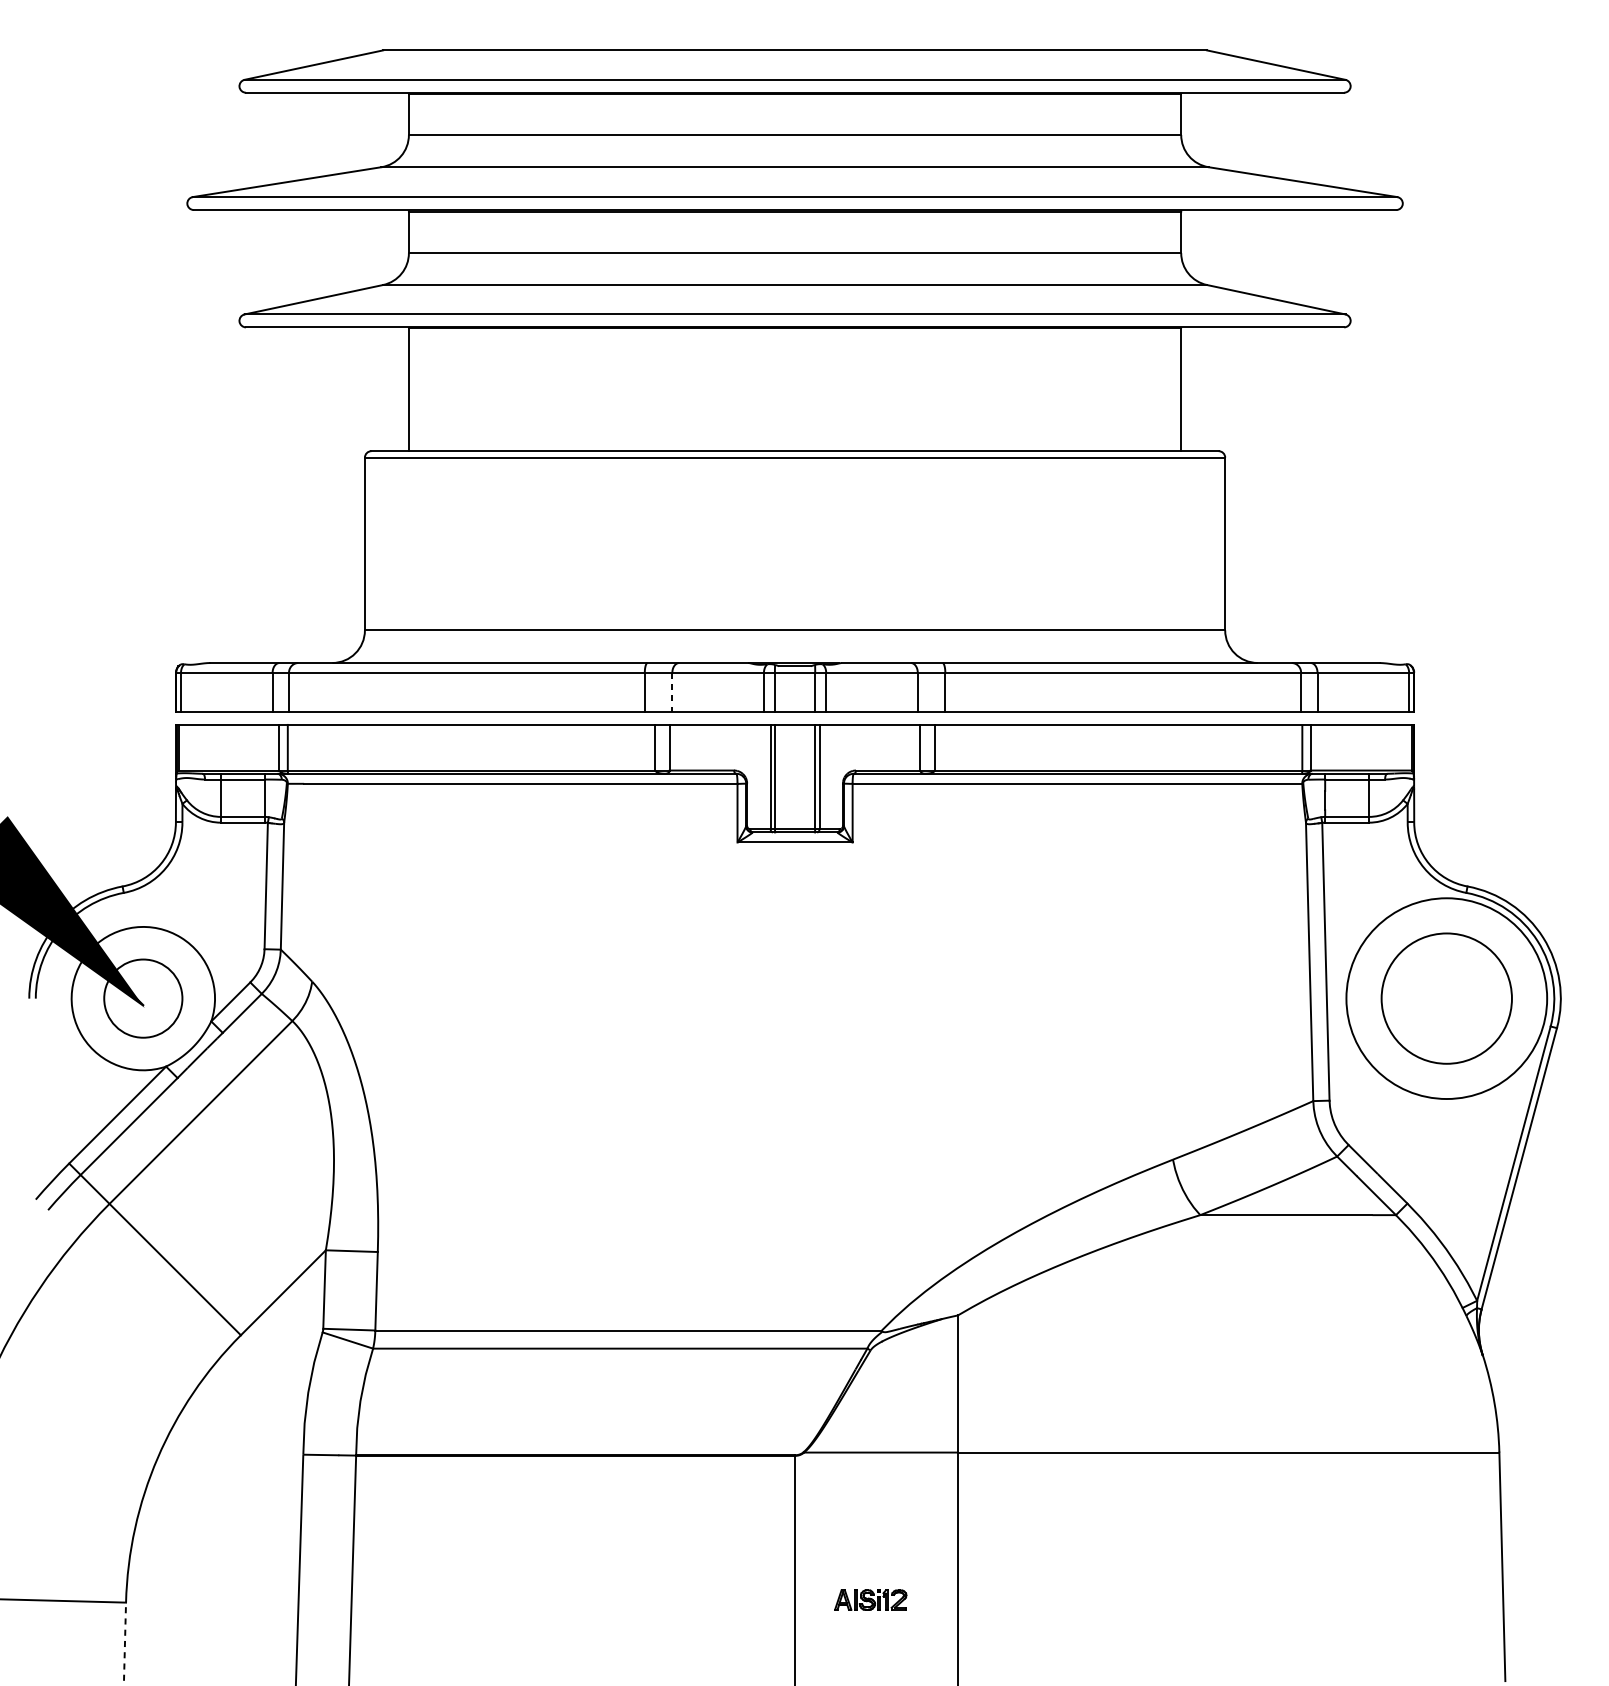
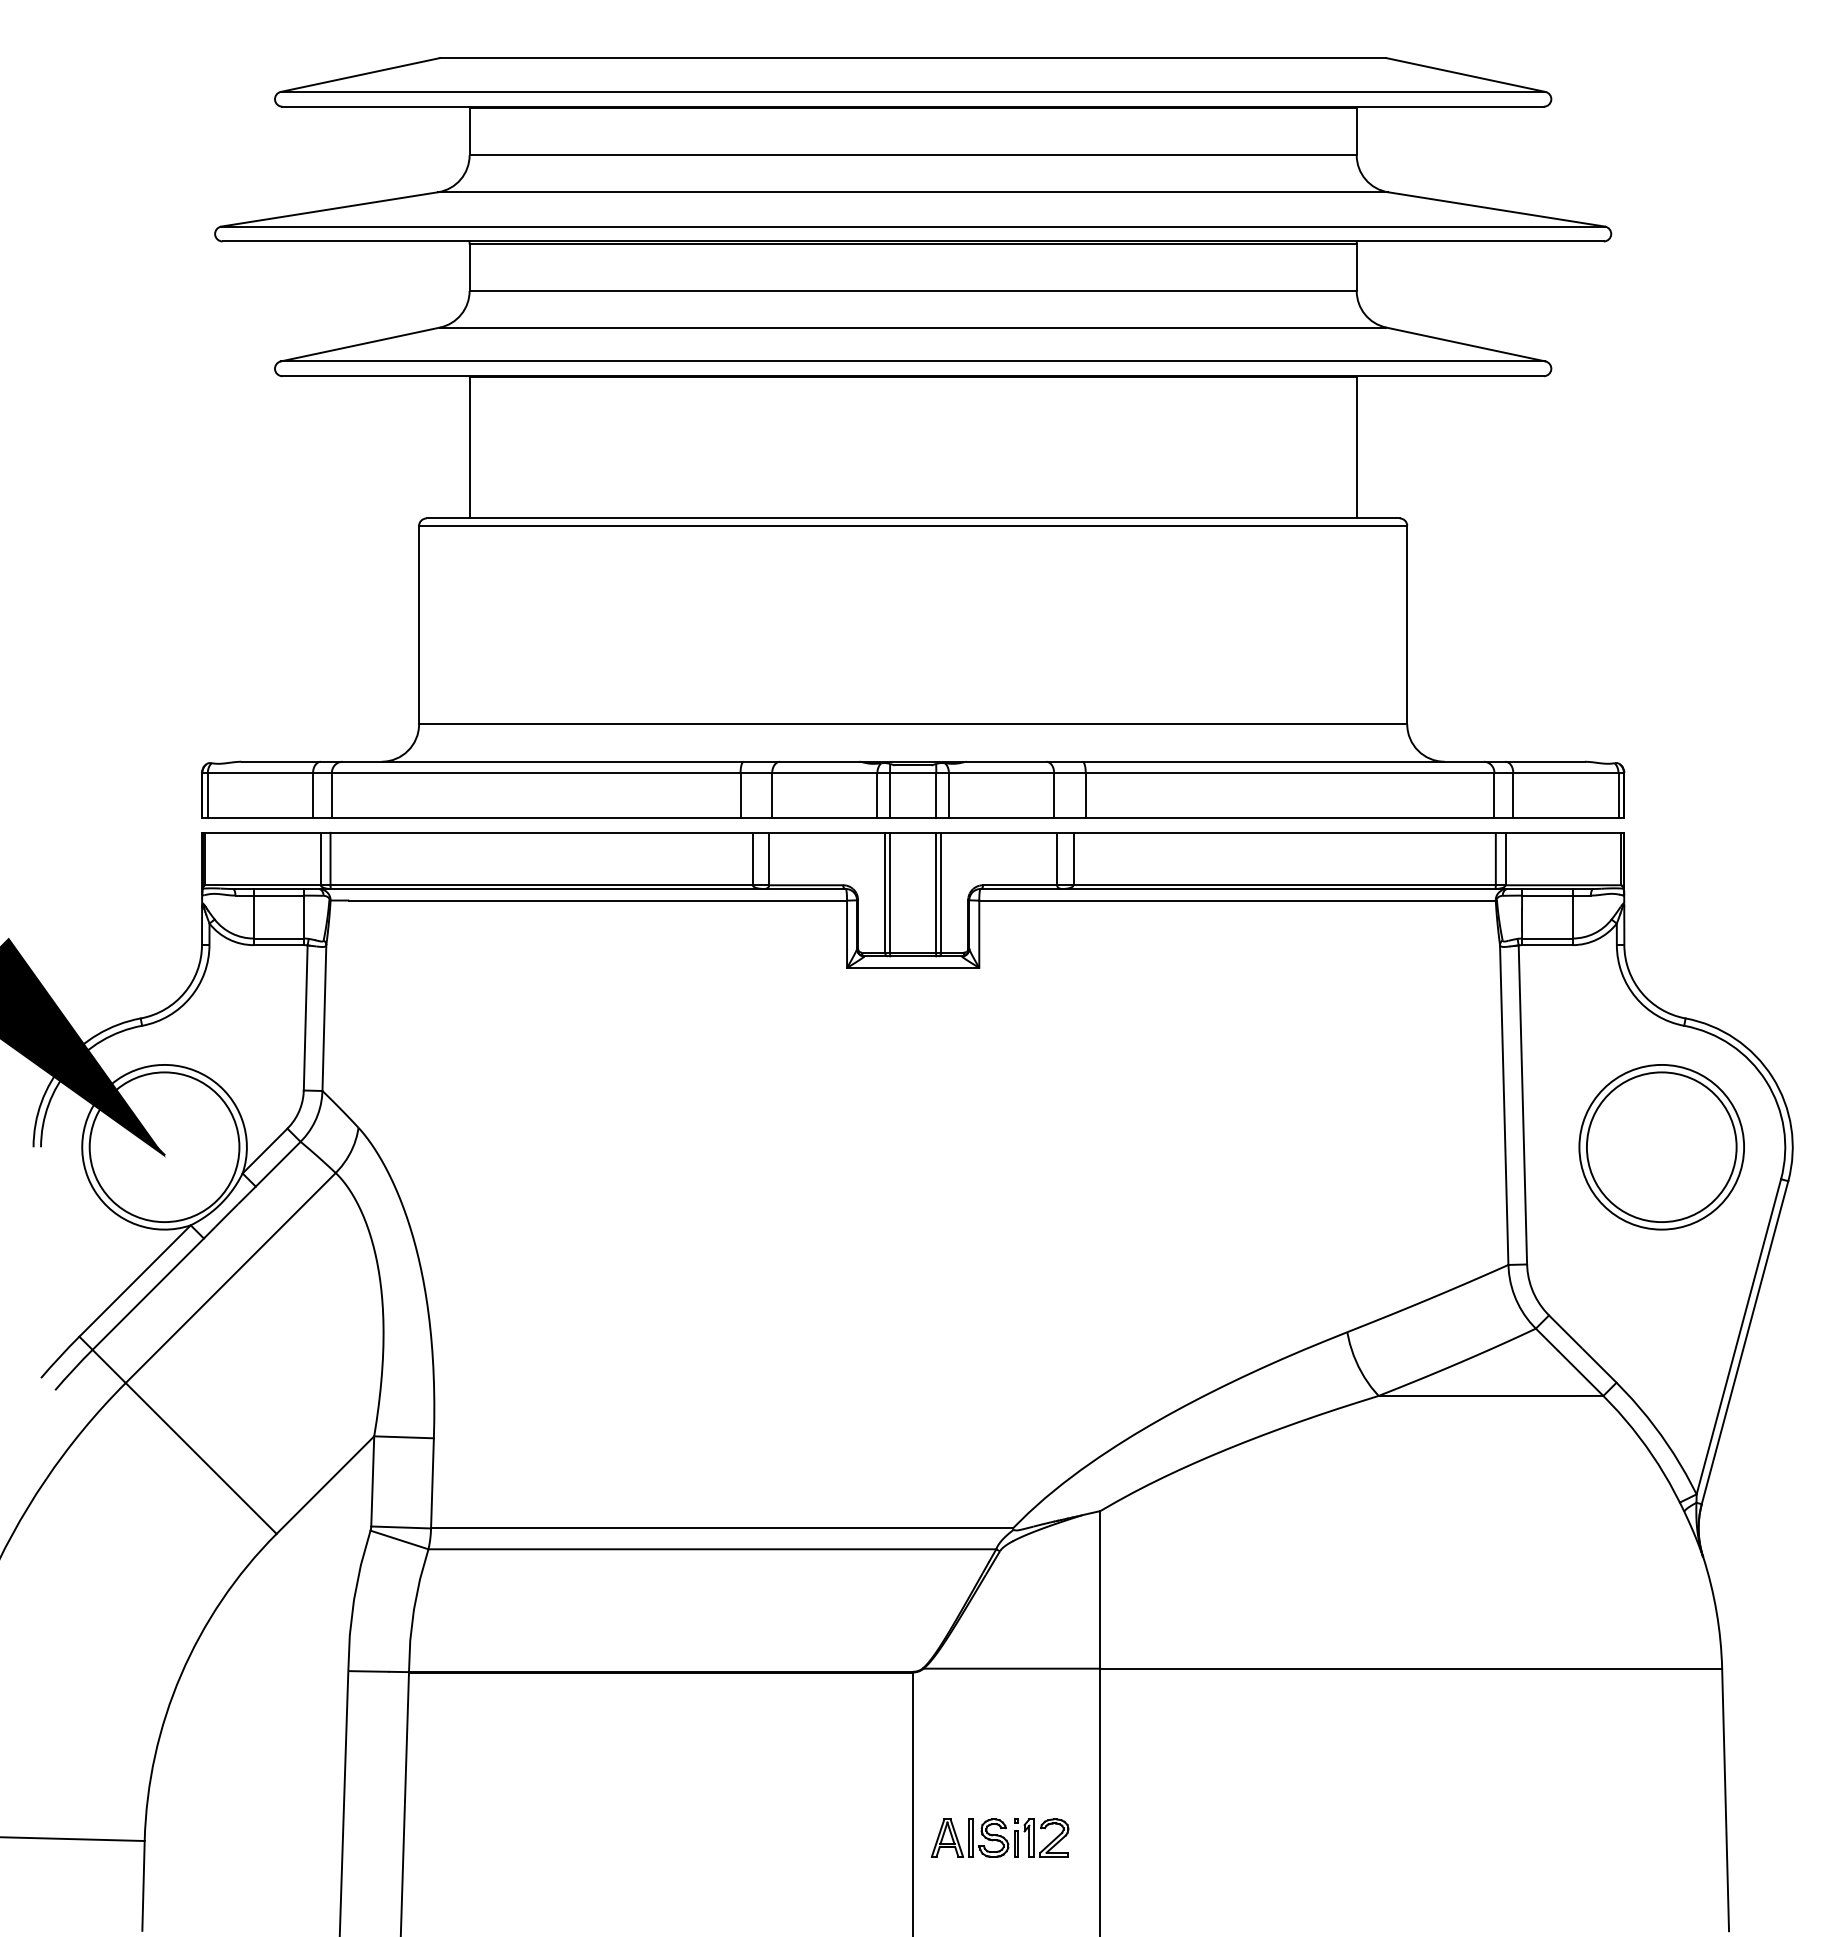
line: (672, 692) -> (772, 795), dashed -> solid
circle: (1446, 997) -> (1661, 1146), size x0.71
circle: (143, 998) -> (164, 1147), size x1.67
part: (870, 1599) -> (999, 1837), size x1.67
line: (124, 1641) -> (143, 1885), dashed -> solid

